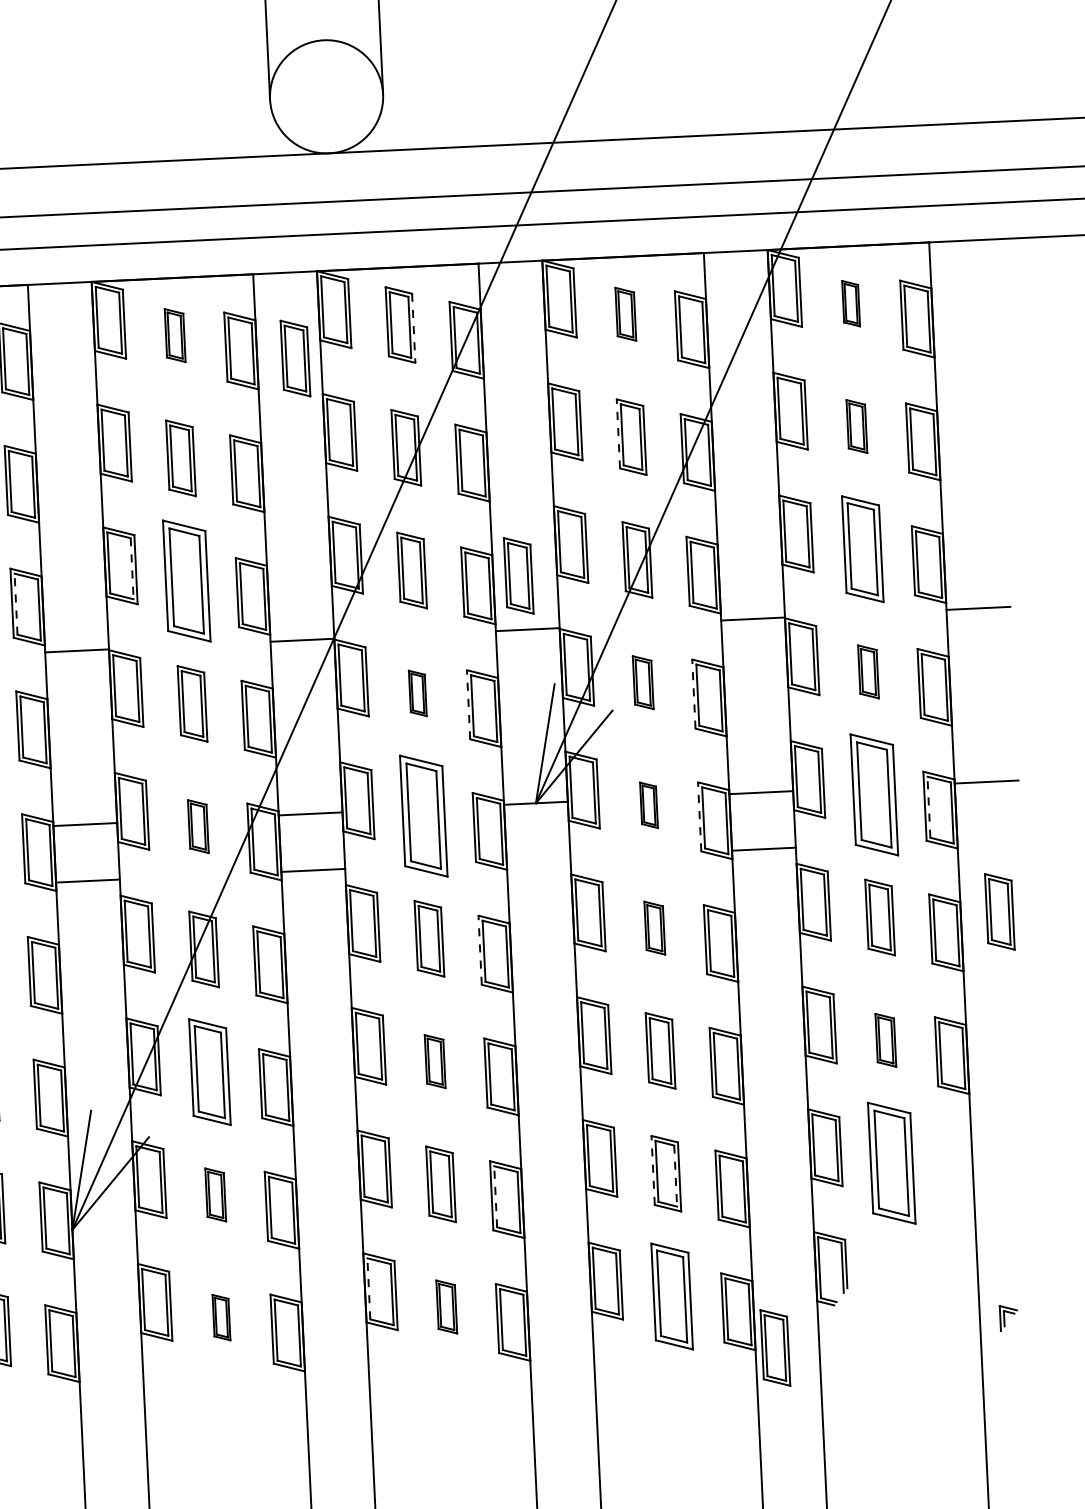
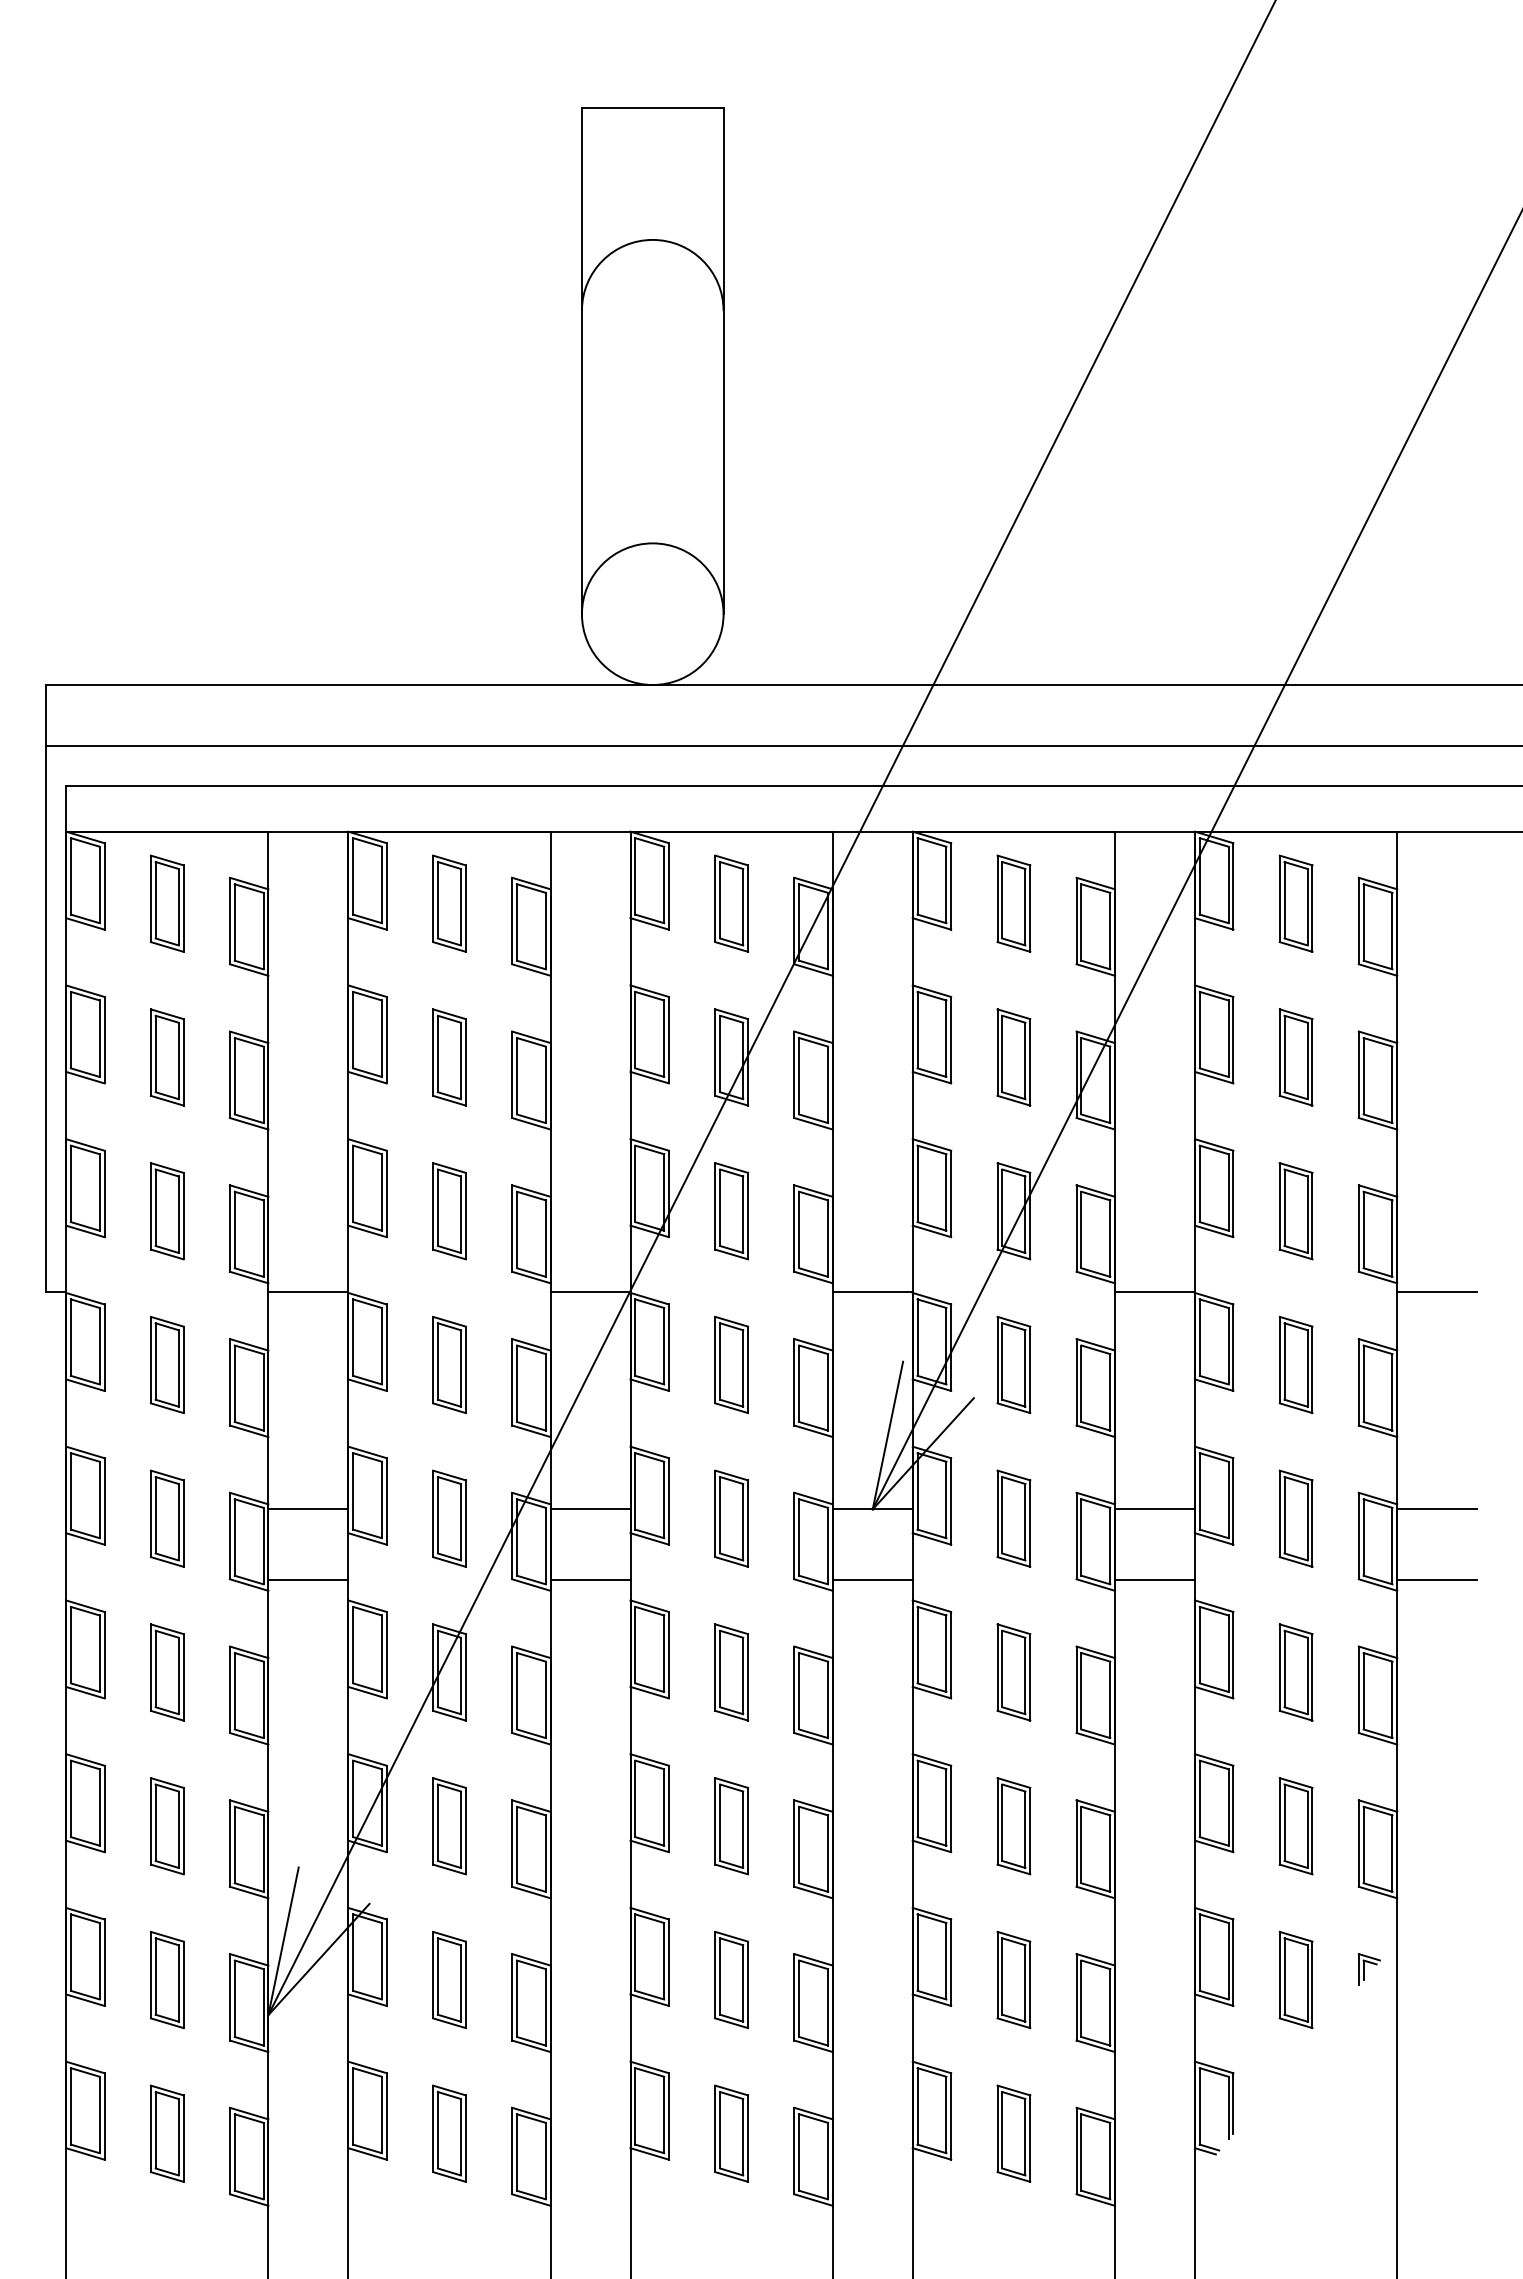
part: (850, 303) -> (1295, 903), size x1.67
part: (625, 314) -> (1013, 903), size x1.43
line: (414, 329) -> (748, 909), dashed -> solid
part: (175, 335) -> (449, 903), size x1.43
part: (295, 358) -> (598, 939), removed
part: (856, 426) -> (1295, 1057), size x1.43
line: (618, 433) -> (997, 1052), dashed -> solid
part: (862, 549) -> (1295, 1211), size x0.71
line: (131, 568) -> (381, 1192), dashed -> solid
part: (518, 576) -> (864, 1224), removed
part: (186, 581) -> (449, 1211), size x0.62
line: (15, 603) -> (234, 1229), dashed -> solid
part: (868, 671) -> (1295, 1364), size x1.43
part: (642, 682) -> (1013, 1364), size x1.43
part: (417, 693) -> (731, 1365), size x1.67
line: (693, 693) -> (1076, 1381), dashed -> solid
line: (468, 704) -> (794, 1381), dashed -> solid
part: (873, 794) -> (1295, 1518), size x0.62
part: (648, 805) -> (1013, 1518), size x1.67
line: (928, 807) -> (1363, 1537), dashed -> solid
part: (423, 815) -> (731, 1518), size x0.62
line: (699, 816) -> (1076, 1535), dashed -> solid
part: (198, 826) -> (449, 1518), size x1.43
line: (989, 838) -> (1437, 1580), added
line: (538, 860) -> (872, 1580), added
part: (999, 911) -> (1445, 1672), removed
part: (654, 928) -> (1013, 1672), size x1.43
line: (480, 950) -> (794, 1689), dashed -> solid
part: (885, 1040) -> (1295, 1826), size x1.43
part: (435, 1061) -> (731, 1826), size x1.43
part: (209, 1072) -> (449, 1826), size x0.71
part: (891, 1162) -> (1295, 1979), size x0.62
line: (653, 1169) -> (997, 1974), dashed -> solid
line: (675, 1176) -> (1025, 1983), dashed -> solid
part: (215, 1194) -> (449, 1979), size x1.43
line: (495, 1196) -> (799, 1998), dashed -> solid
line: (368, 1288) -> (635, 2105), dashed -> solid
part: (671, 1296) -> (1013, 2133), size x0.71
part: (446, 1306) -> (731, 2133), size x1.43
part: (221, 1317) -> (449, 2133), size x1.67
part: (1008, 1318) -> (1368, 1969), moved
part: (775, 1348) -> (1139, 2204), removed

